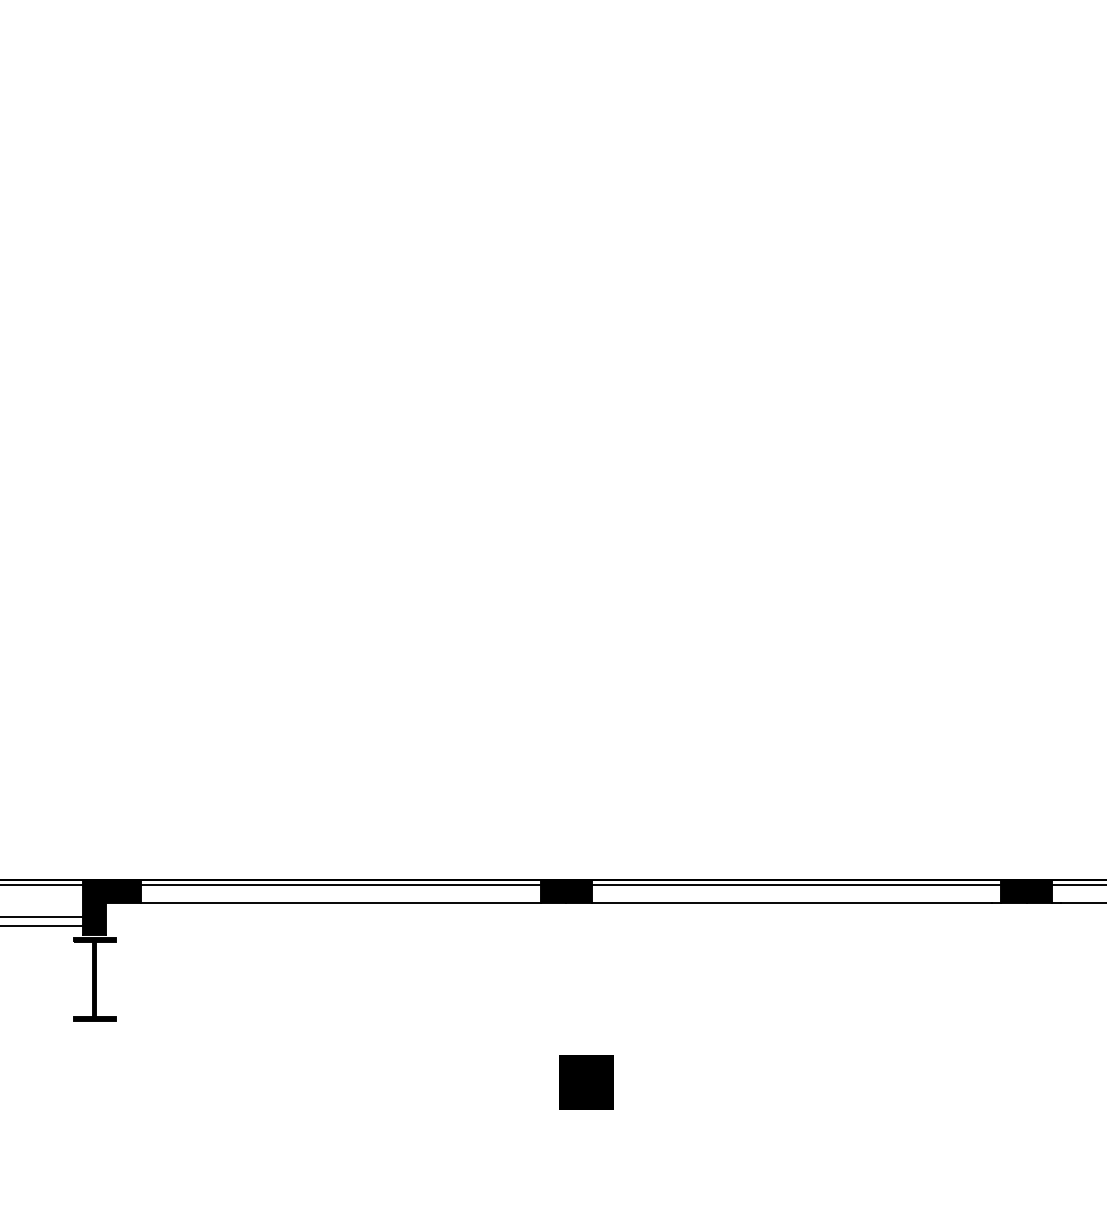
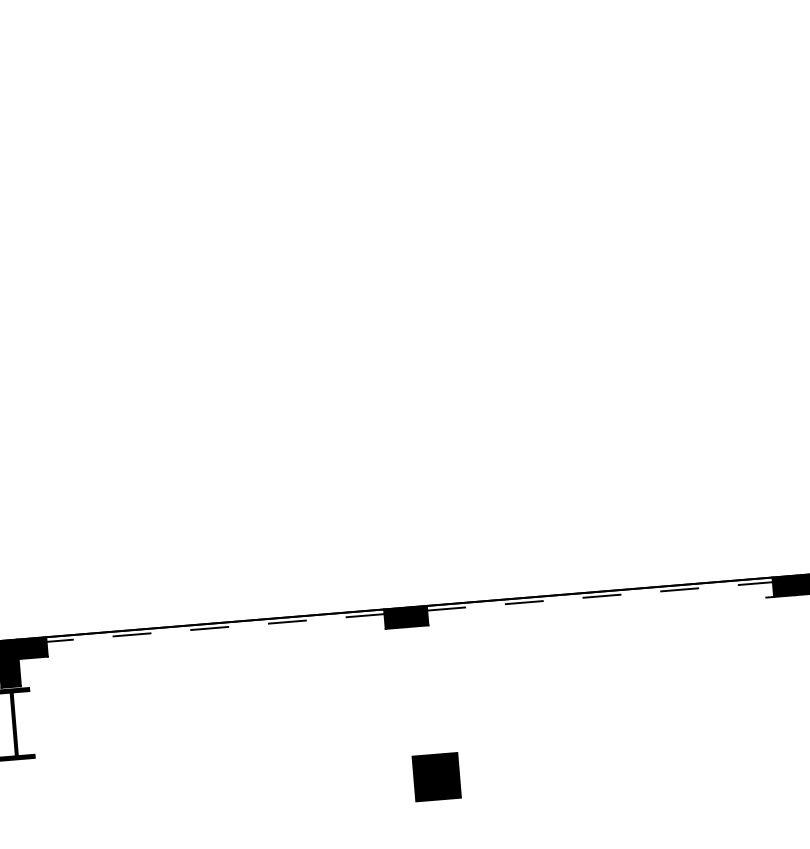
line: (340, 885) -> (215, 628), solid -> dashed
line: (795, 885) -> (599, 596), solid -> dashed
line: (340, 902) -> (216, 642), removed
line: (791, 902) -> (597, 611), removed

